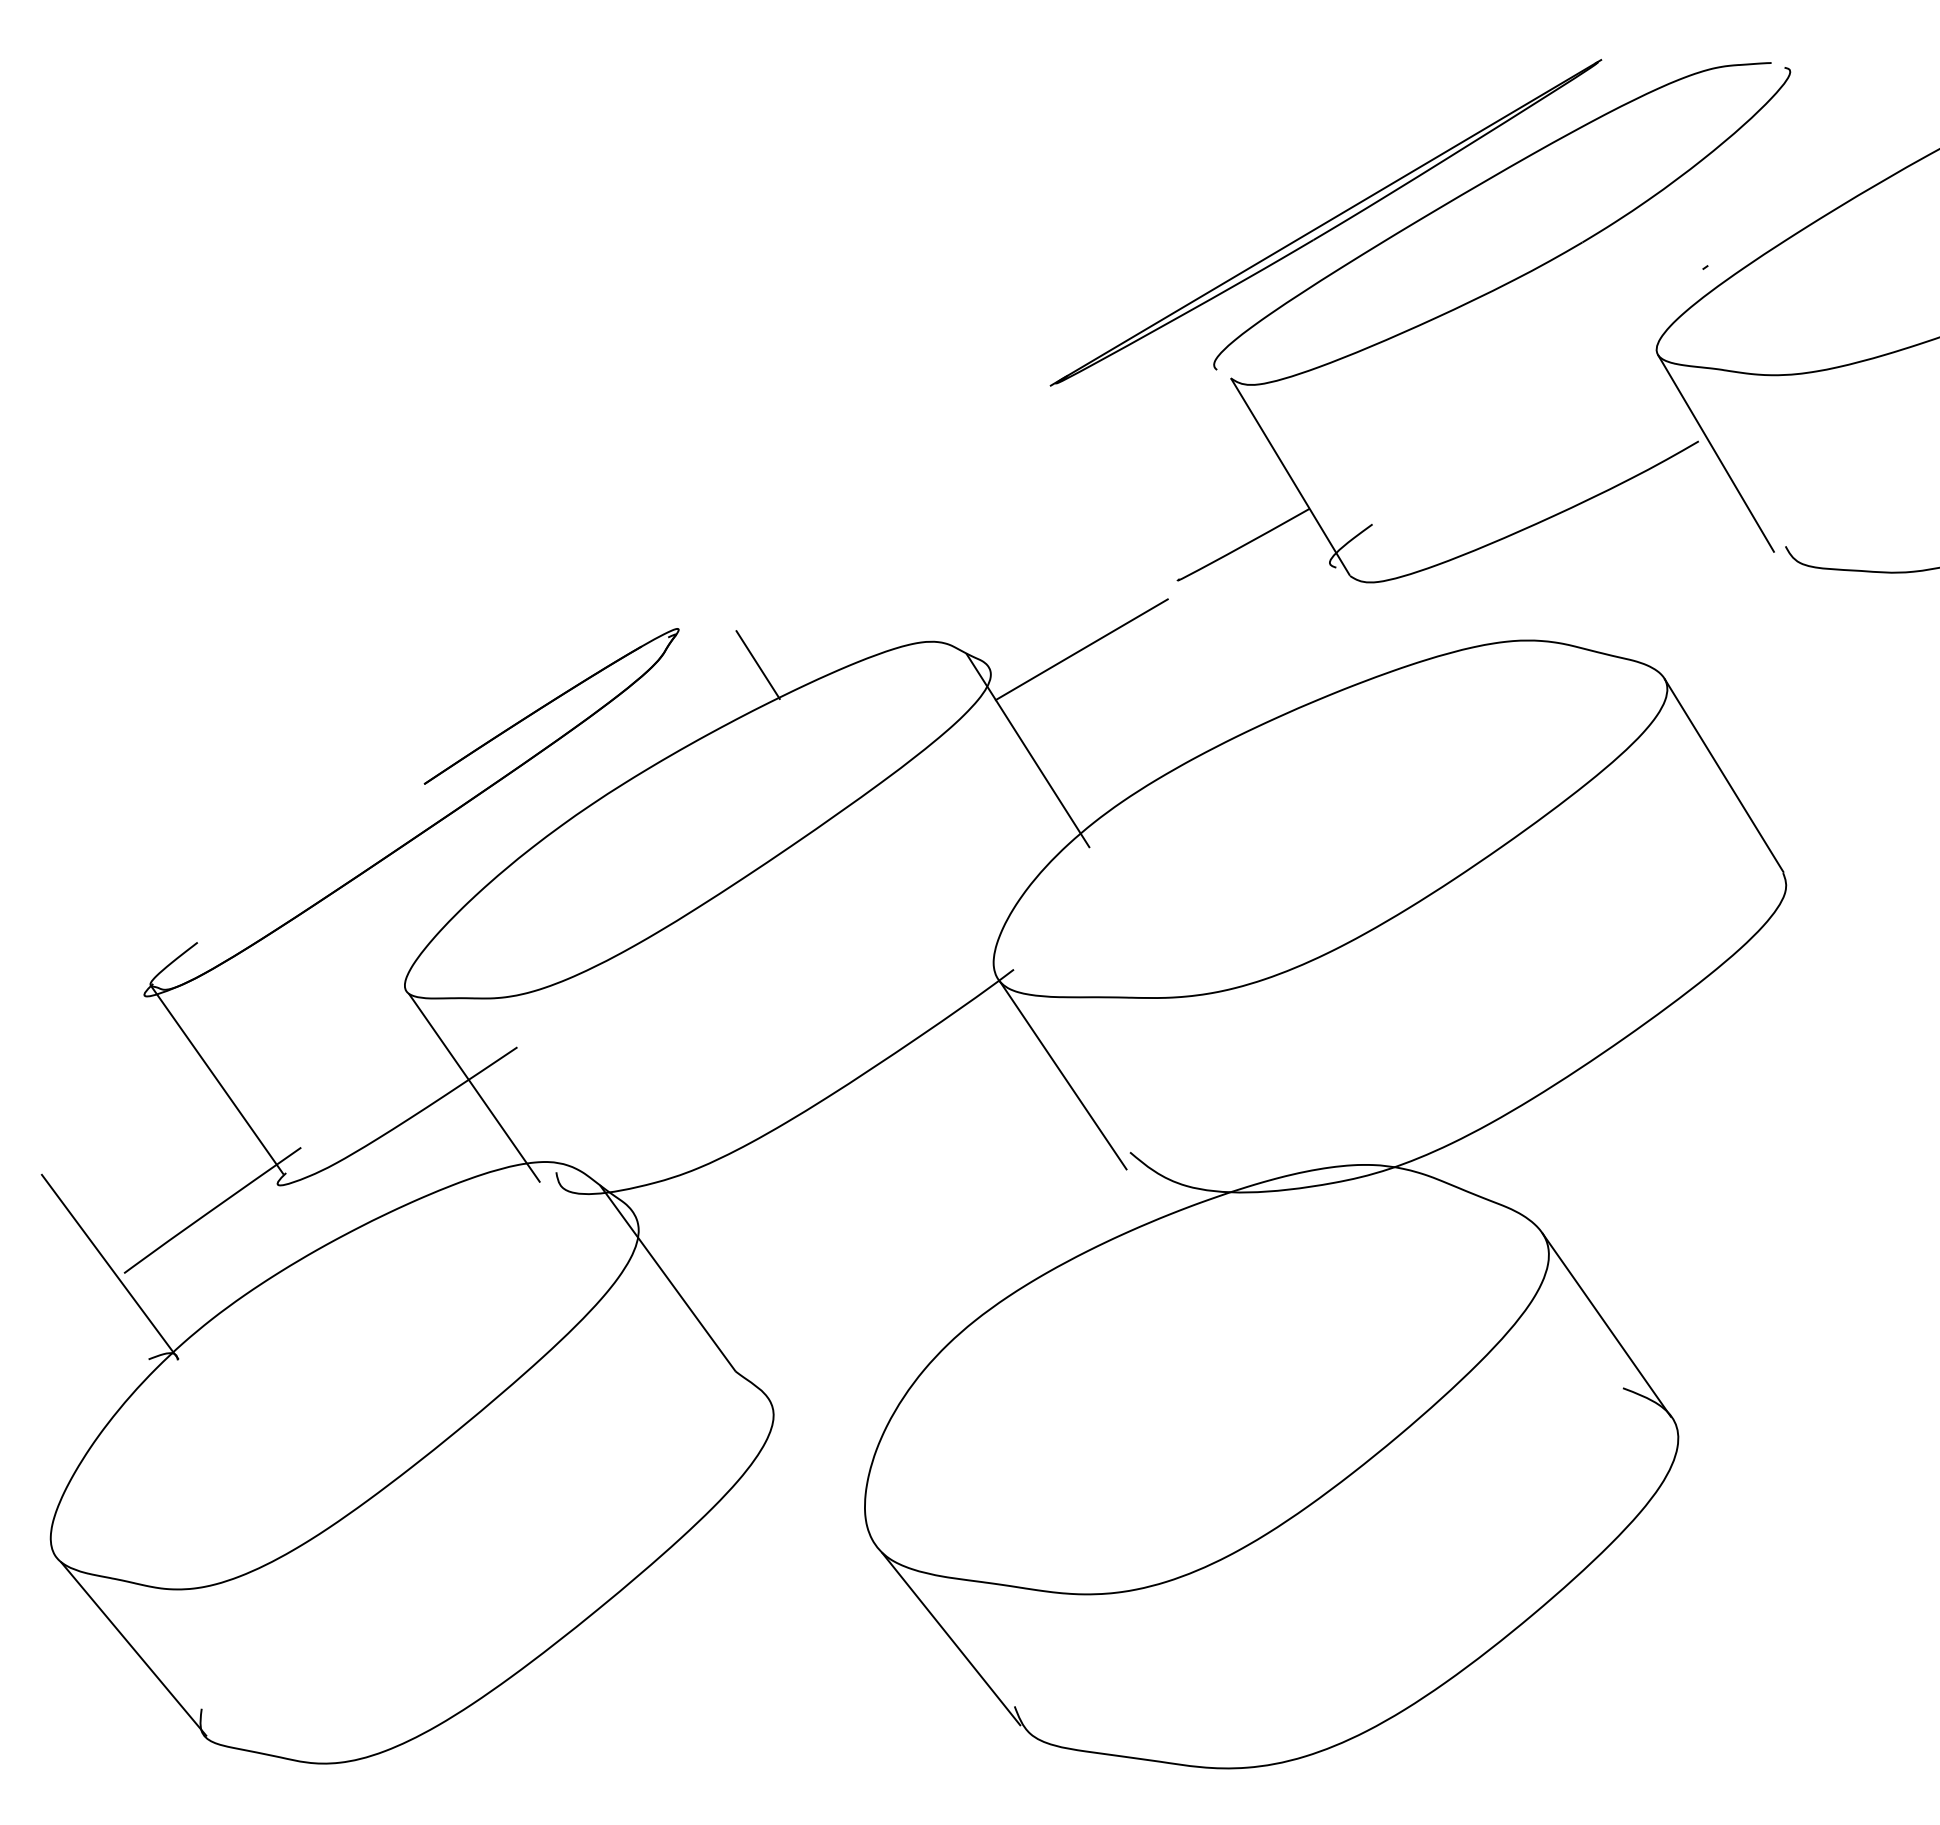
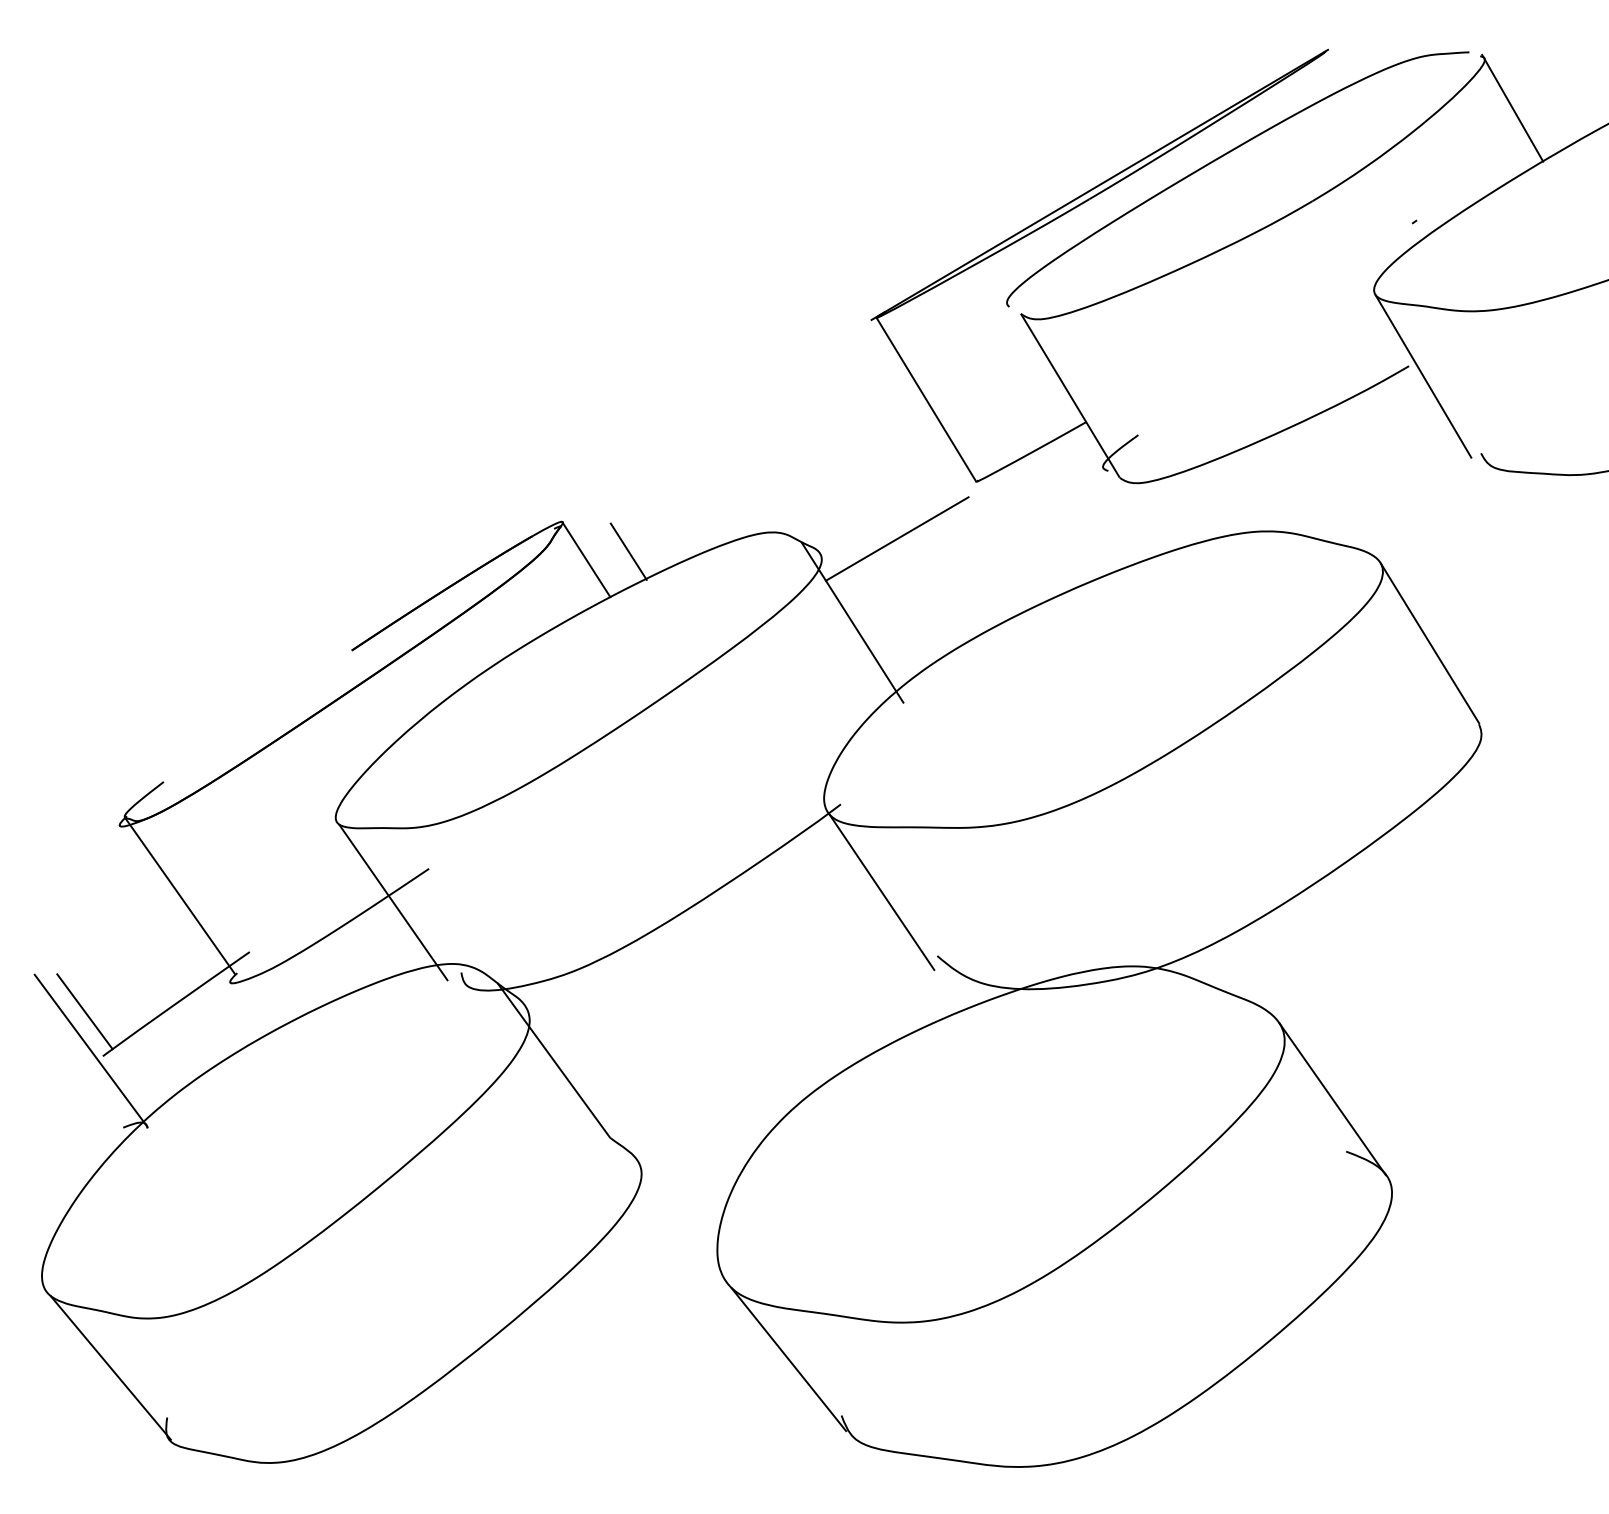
line: (1823, 130) -> (1512, 108), added
line: (1116, 481) -> (926, 399), added
line: (706, 674) -> (585, 559), added
line: (102, 1219) -> (84, 1011), added

